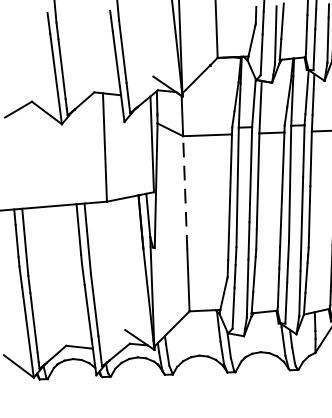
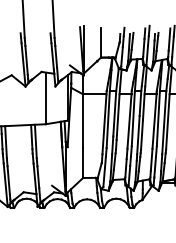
line: (185, 190) -> (83, 120), dashed -> solid

